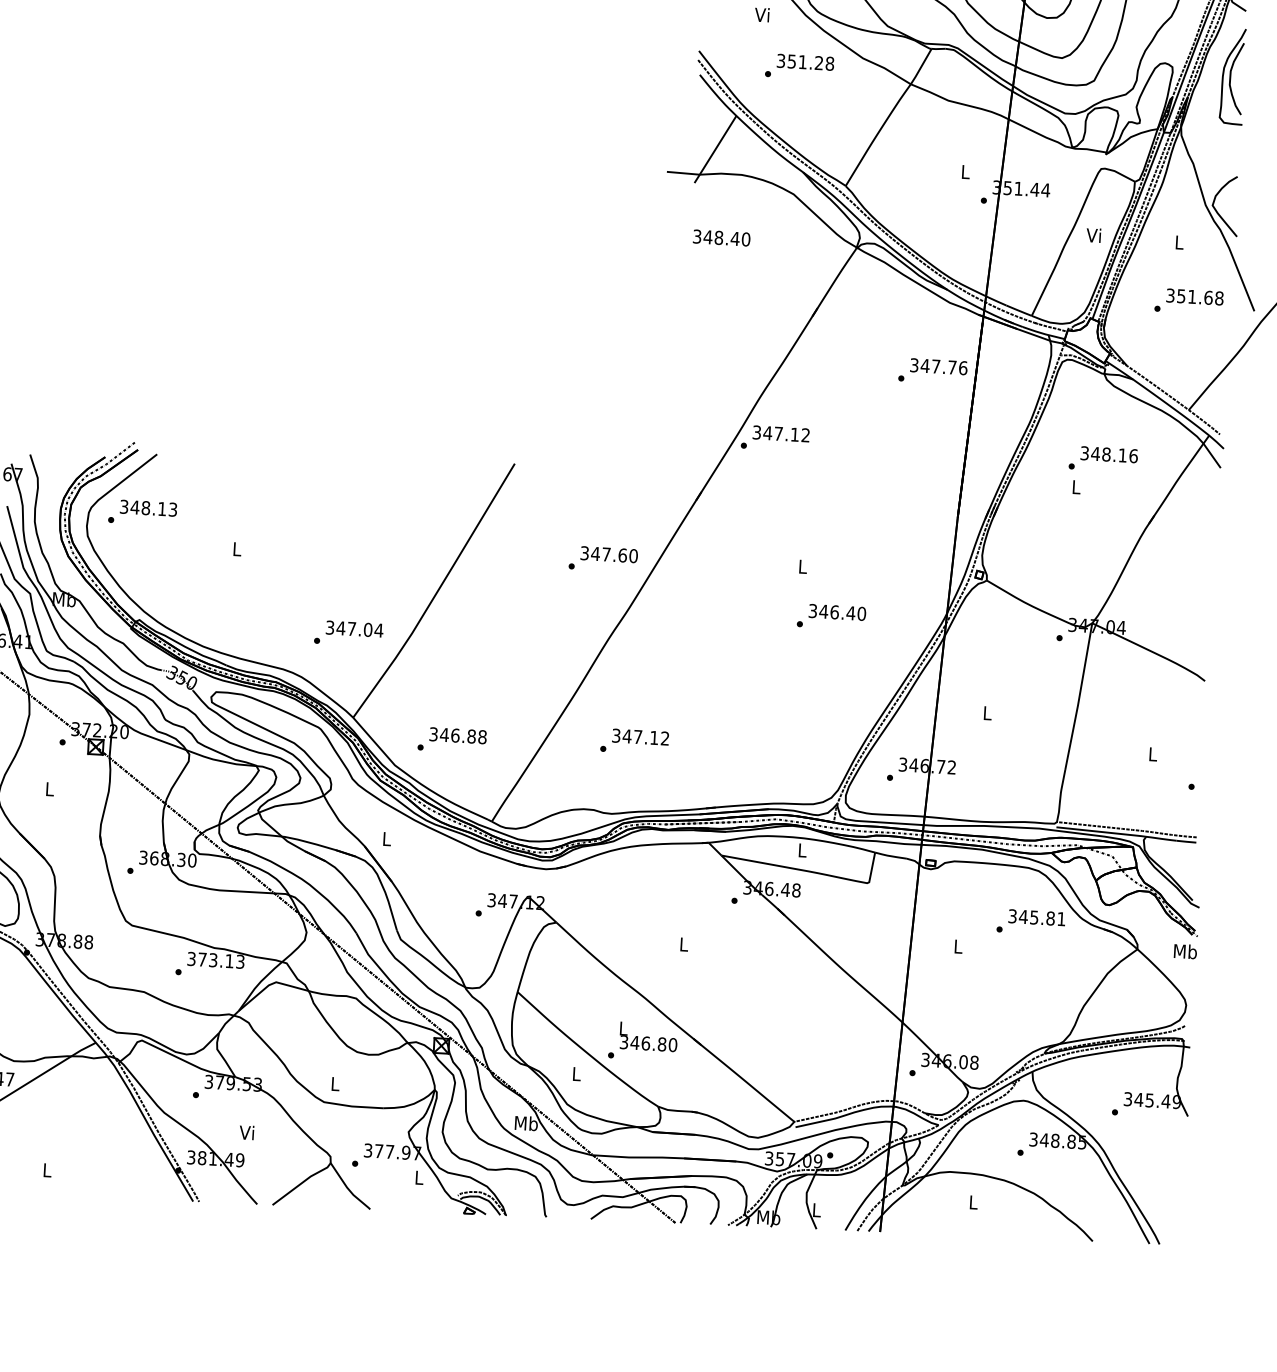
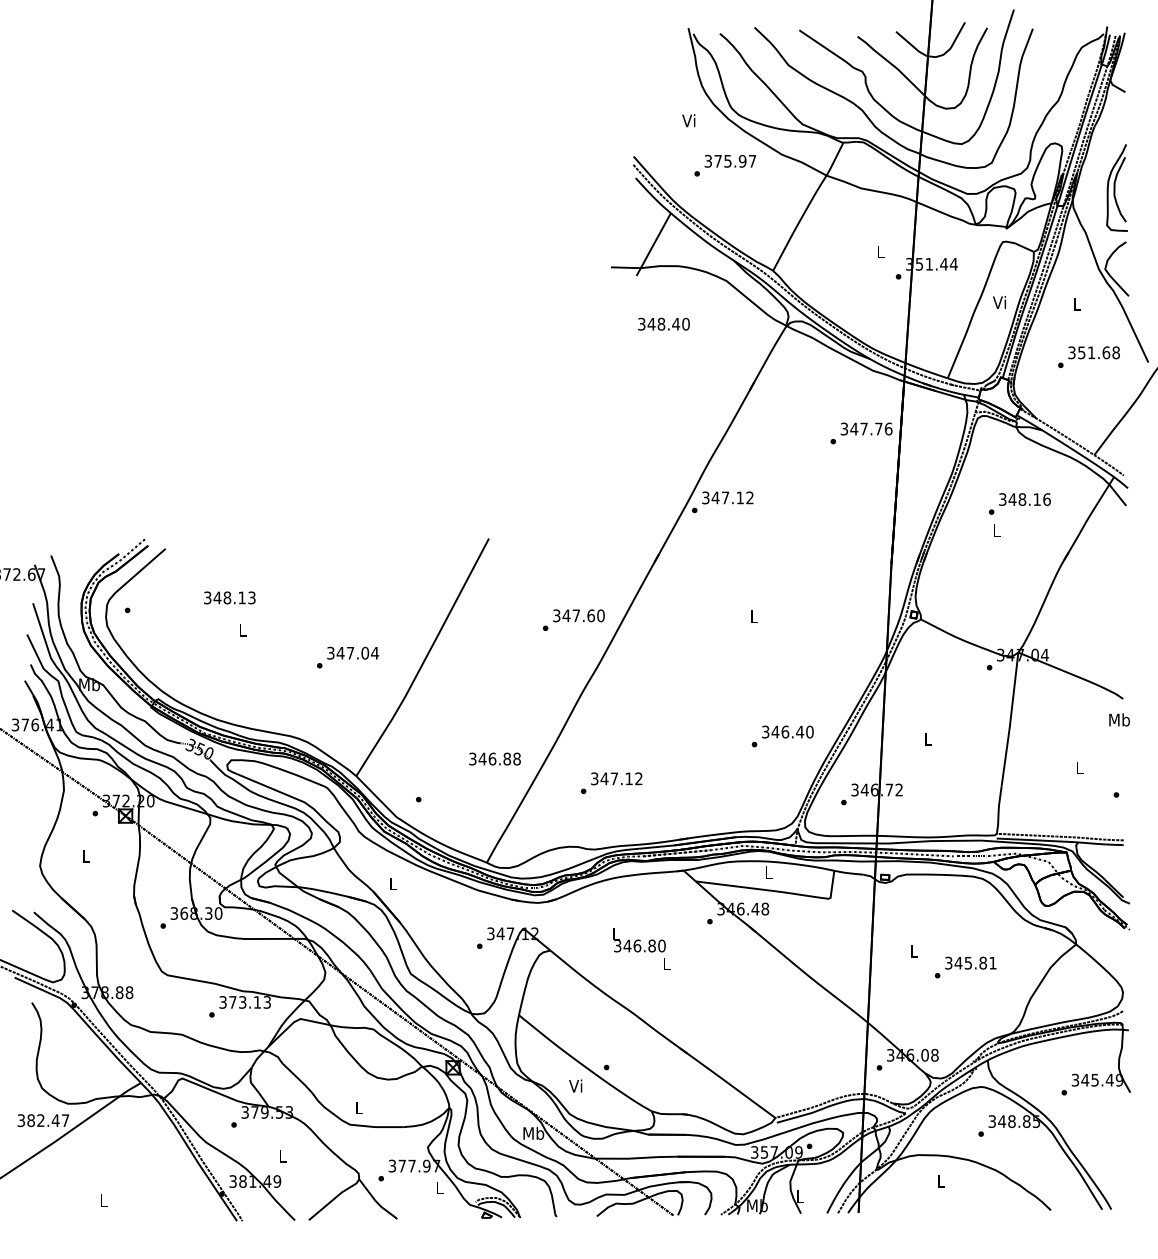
text: (811, 61) -> (735, 160), 351.28 -> 375.97
part: (1232, 76) -> (1116, 187), moved
text: (148, 507) -> (229, 597), moved
text: (831, 617) -> (782, 736), moved
text: (349, 633) -> (348, 657), moved
text: (457, 735) -> (494, 758), moved
text: (1030, 922) -> (965, 967), moved
text: (1185, 951) -> (1119, 719), moved
text: (648, 1037) -> (639, 940), moved
text: (575, 1073) -> (575, 1085), L -> Vi
text: (246, 1131) -> (281, 1155), Vi -> L

